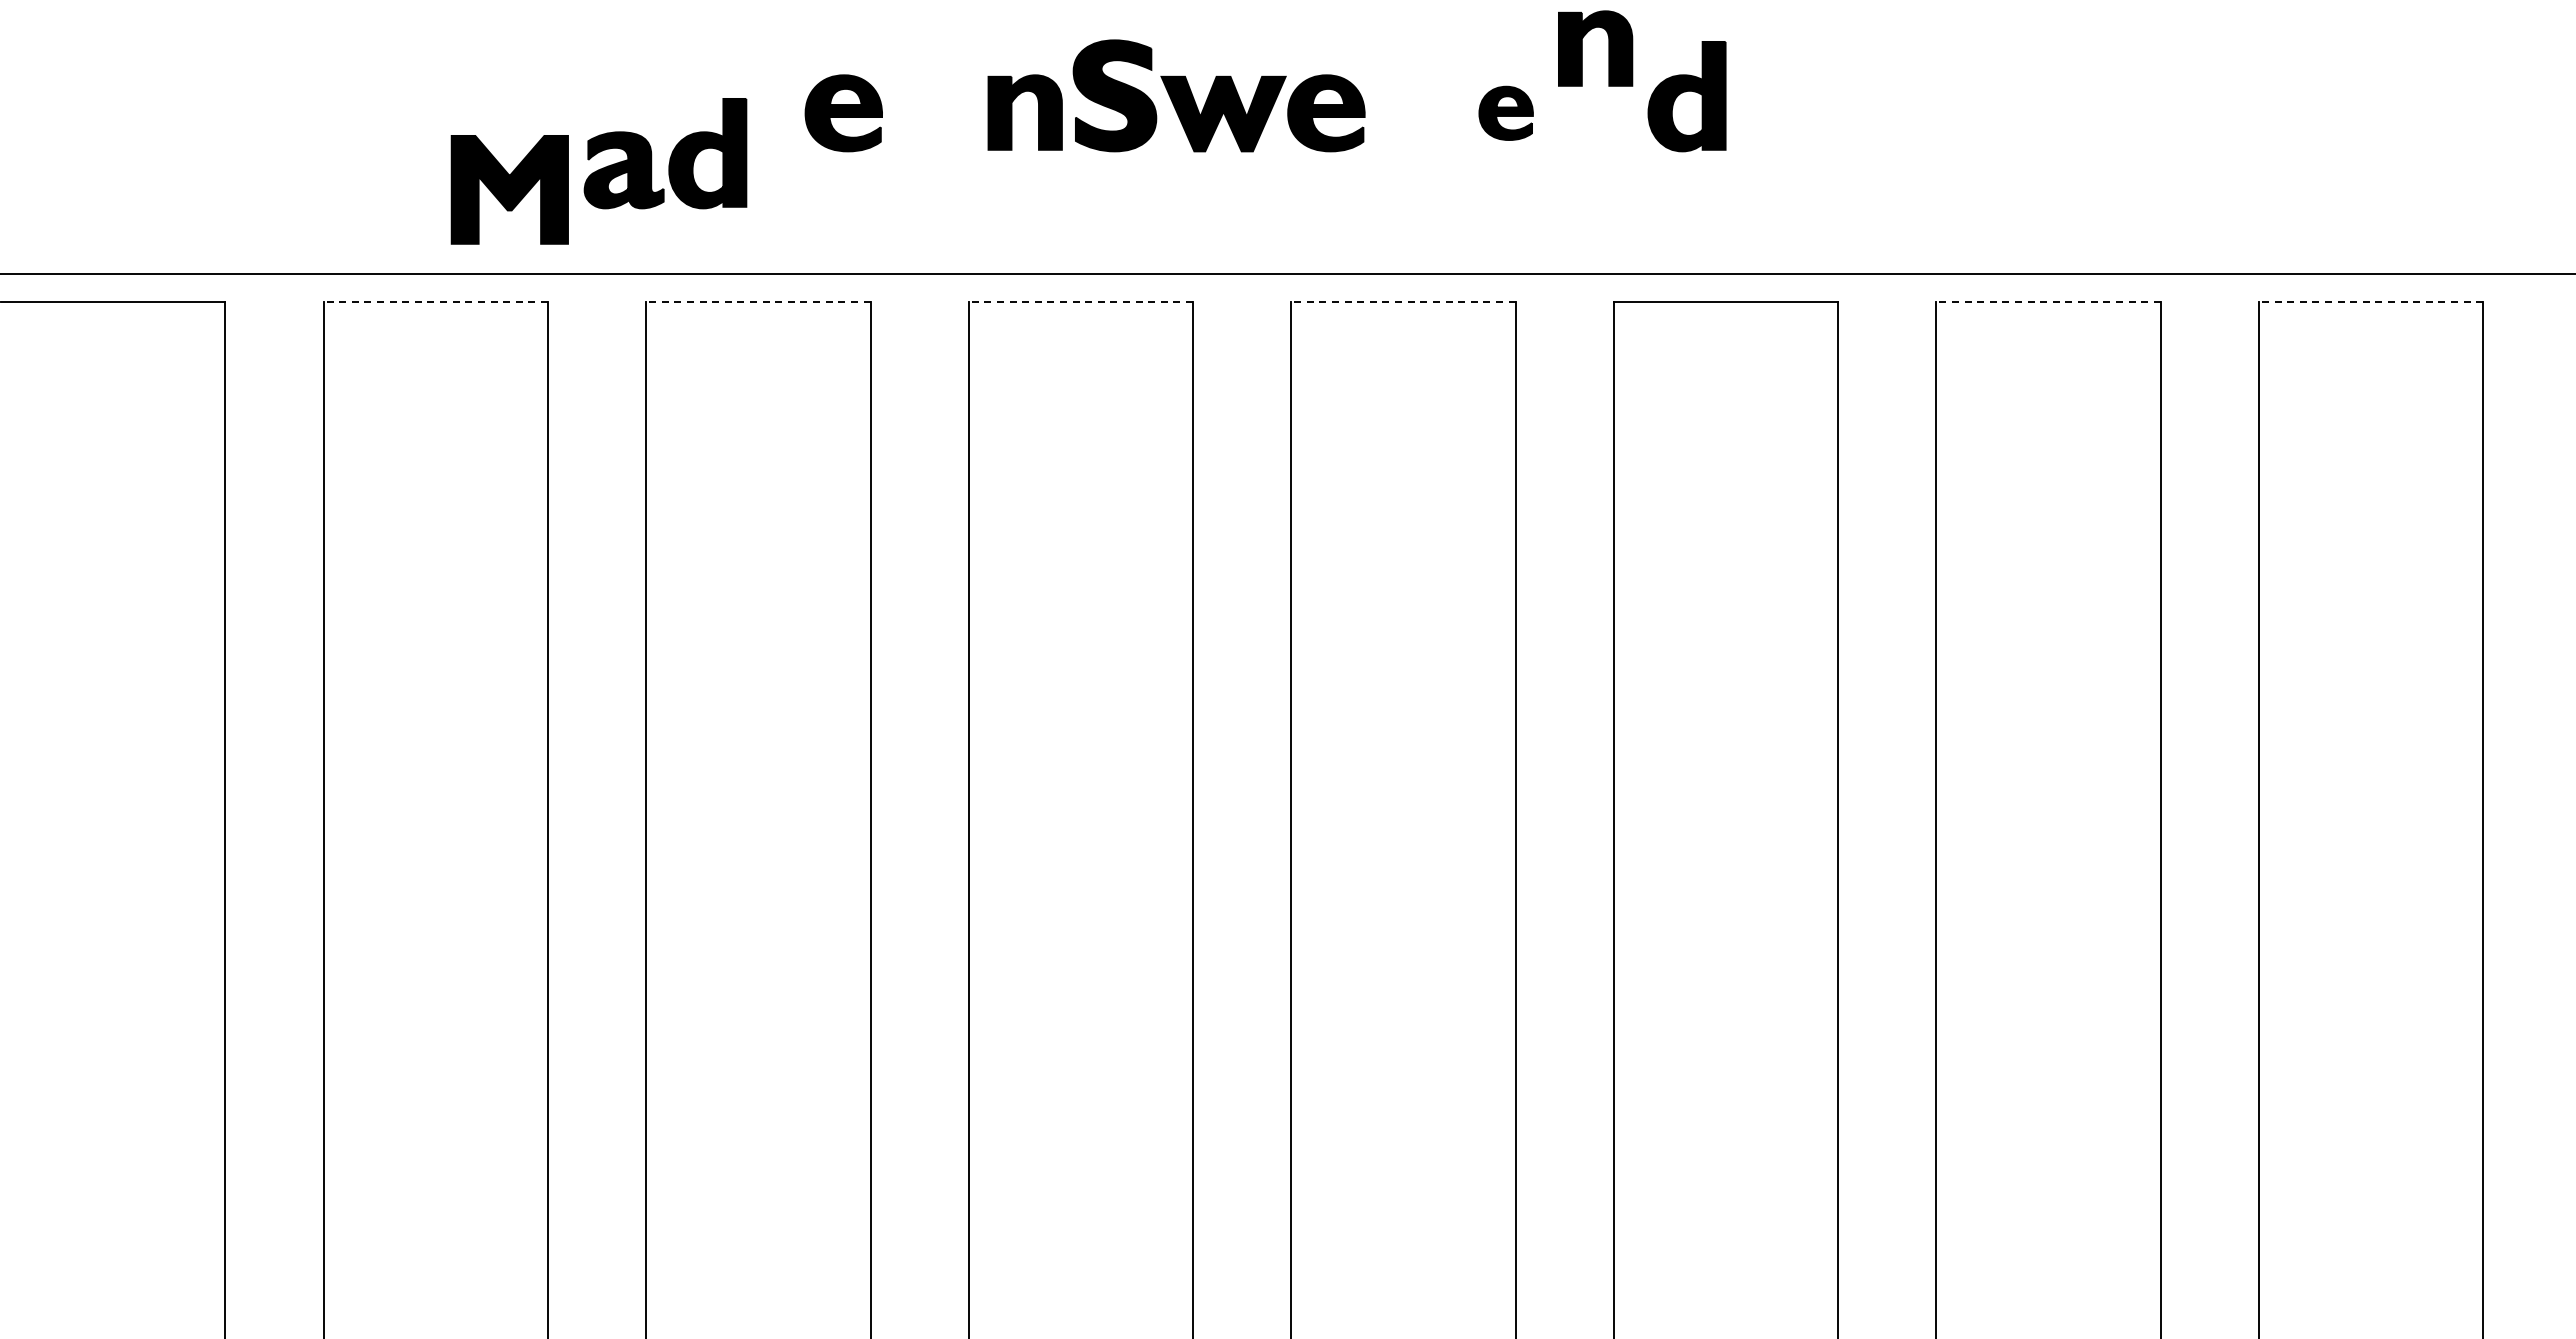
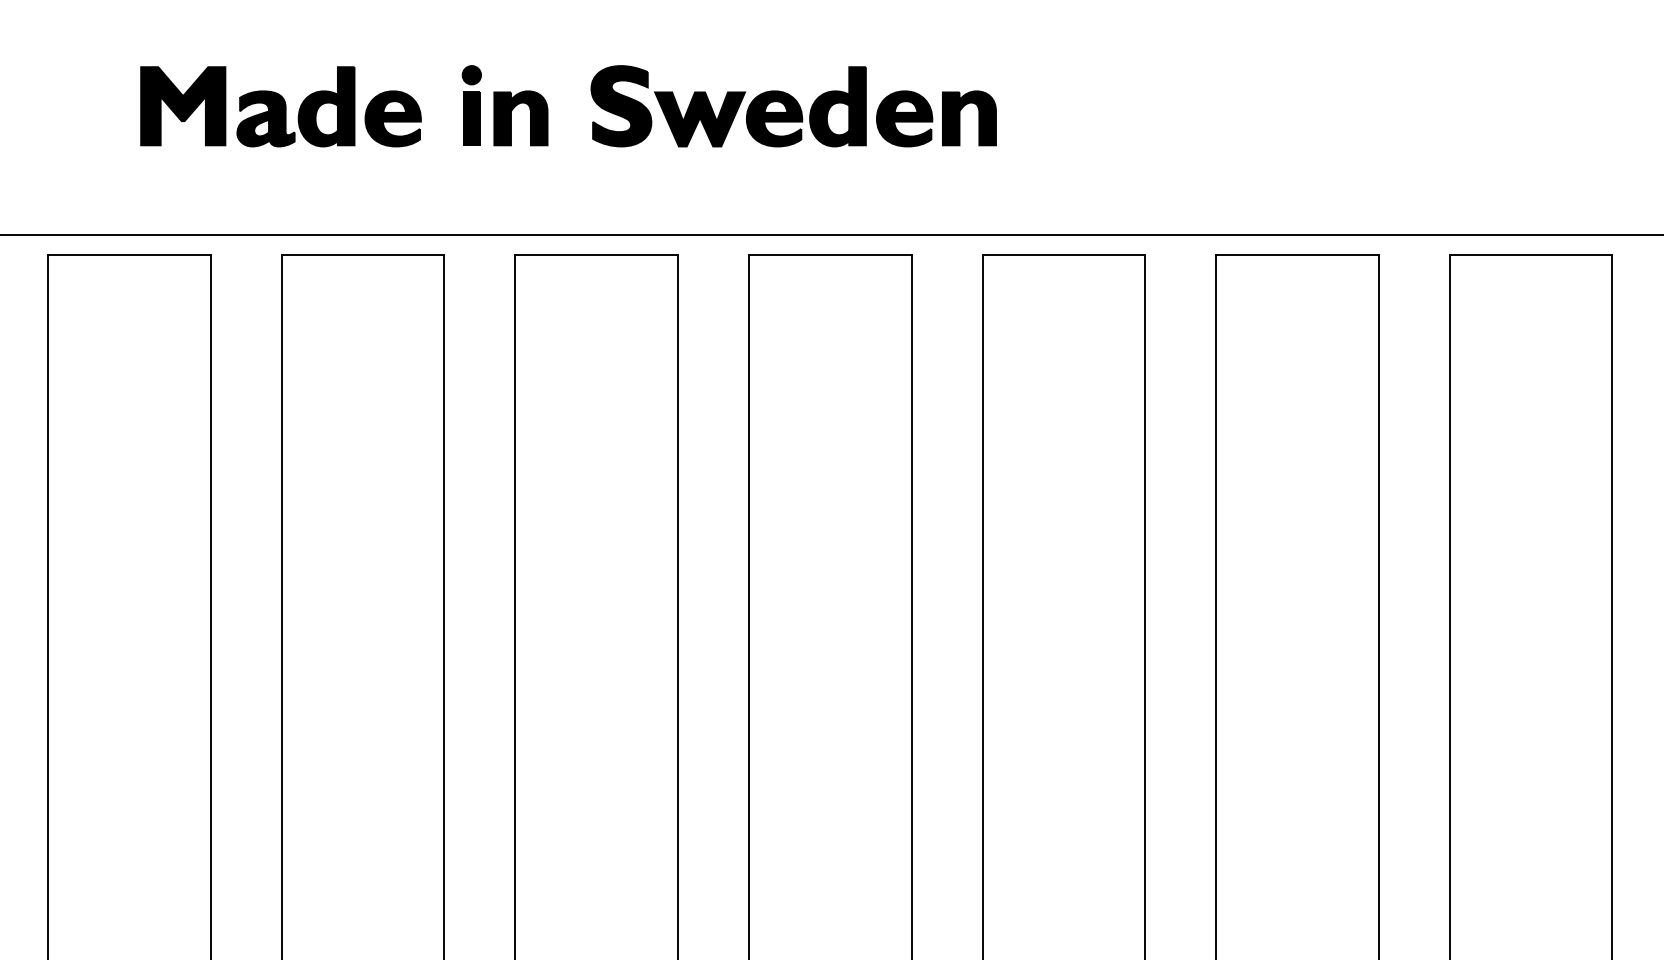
part: (1582, 48) -> (959, 118), moved
part: (907, 94) -> (471, 105), added
part: (1686, 96) -> (837, 106), moved
part: (1012, 112) -> (511, 118), moved
part: (843, 113) -> (392, 119), moved
part: (1506, 113) -> (904, 119), size x1.43
part: (665, 153) -> (295, 106), moved
part: (509, 189) -> (182, 105), moved
line: (435, 301) -> (129, 255), dashed -> solid
line: (757, 301) -> (362, 255), dashed -> solid
line: (1080, 301) -> (596, 255), dashed -> solid
line: (1402, 301) -> (829, 255), dashed -> solid
line: (2048, 301) -> (1297, 255), dashed -> solid
line: (2370, 301) -> (1530, 255), dashed -> solid

